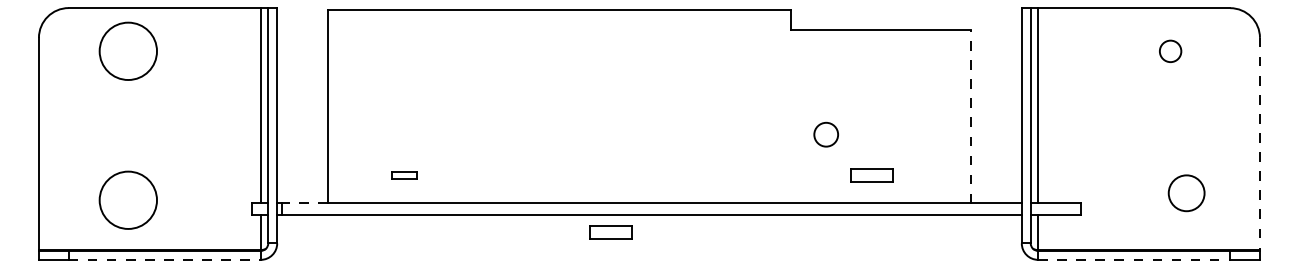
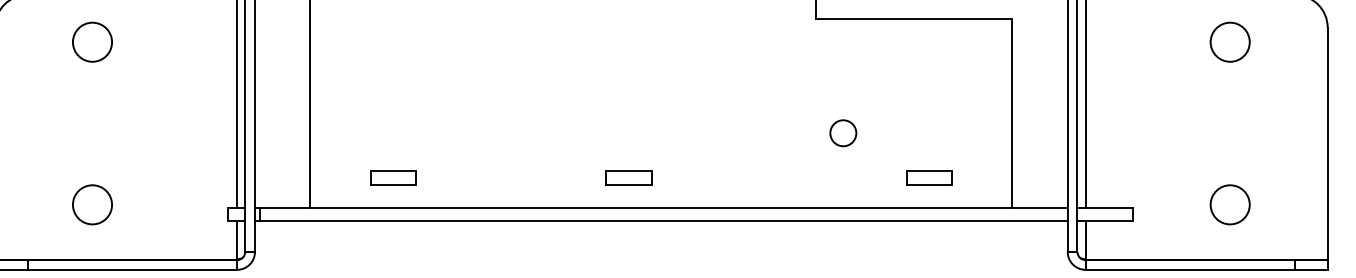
circle: (128, 51) -> (92, 42), size x0.62
circle: (1170, 51) -> (1230, 42), size x1.67
line: (971, 116) -> (1012, 113), dashed -> solid
circle: (825, 134) -> (842, 133), moved
line: (1260, 144) -> (1328, 143), dashed -> solid
part: (403, 175) -> (392, 177), size x1.67
part: (871, 175) -> (928, 177), moved
circle: (1186, 193) -> (1230, 205), moved
circle: (128, 200) -> (92, 205), size x0.62
line: (304, 203) -> (284, 208), dashed -> solid
part: (610, 232) -> (628, 177), moved
line: (165, 259) -> (133, 269), dashed -> solid
line: (1134, 259) -> (1190, 269), dashed -> solid

